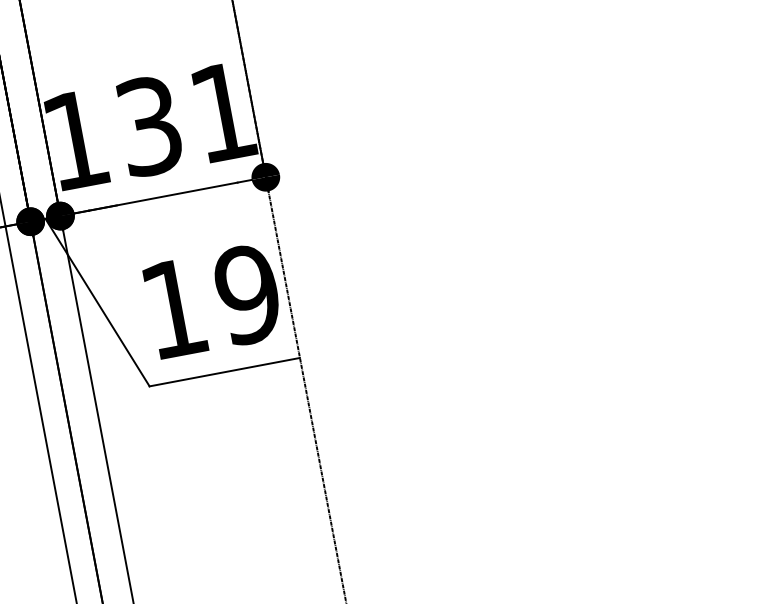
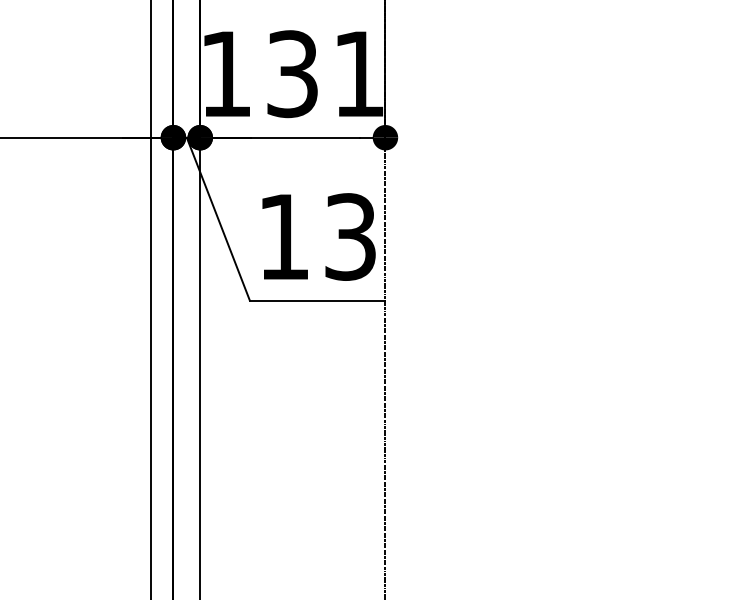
text: (247, 294) -> (350, 236), 19 -> 13

